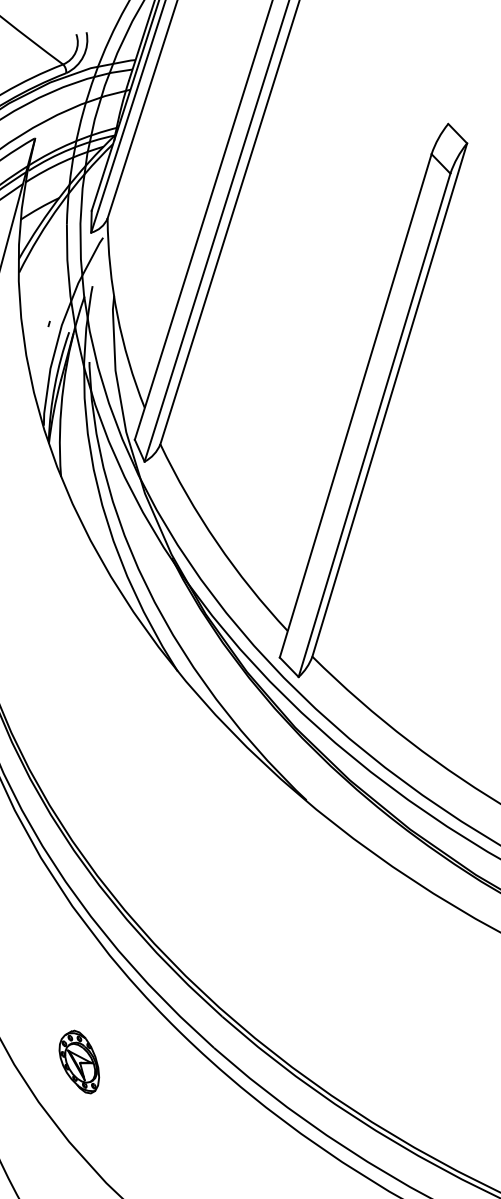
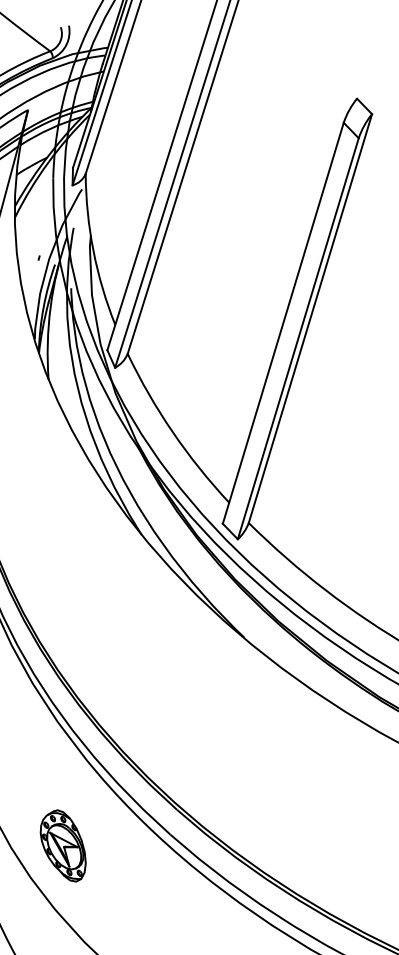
part: (78, 1061) -> (62, 845), size x1.43

